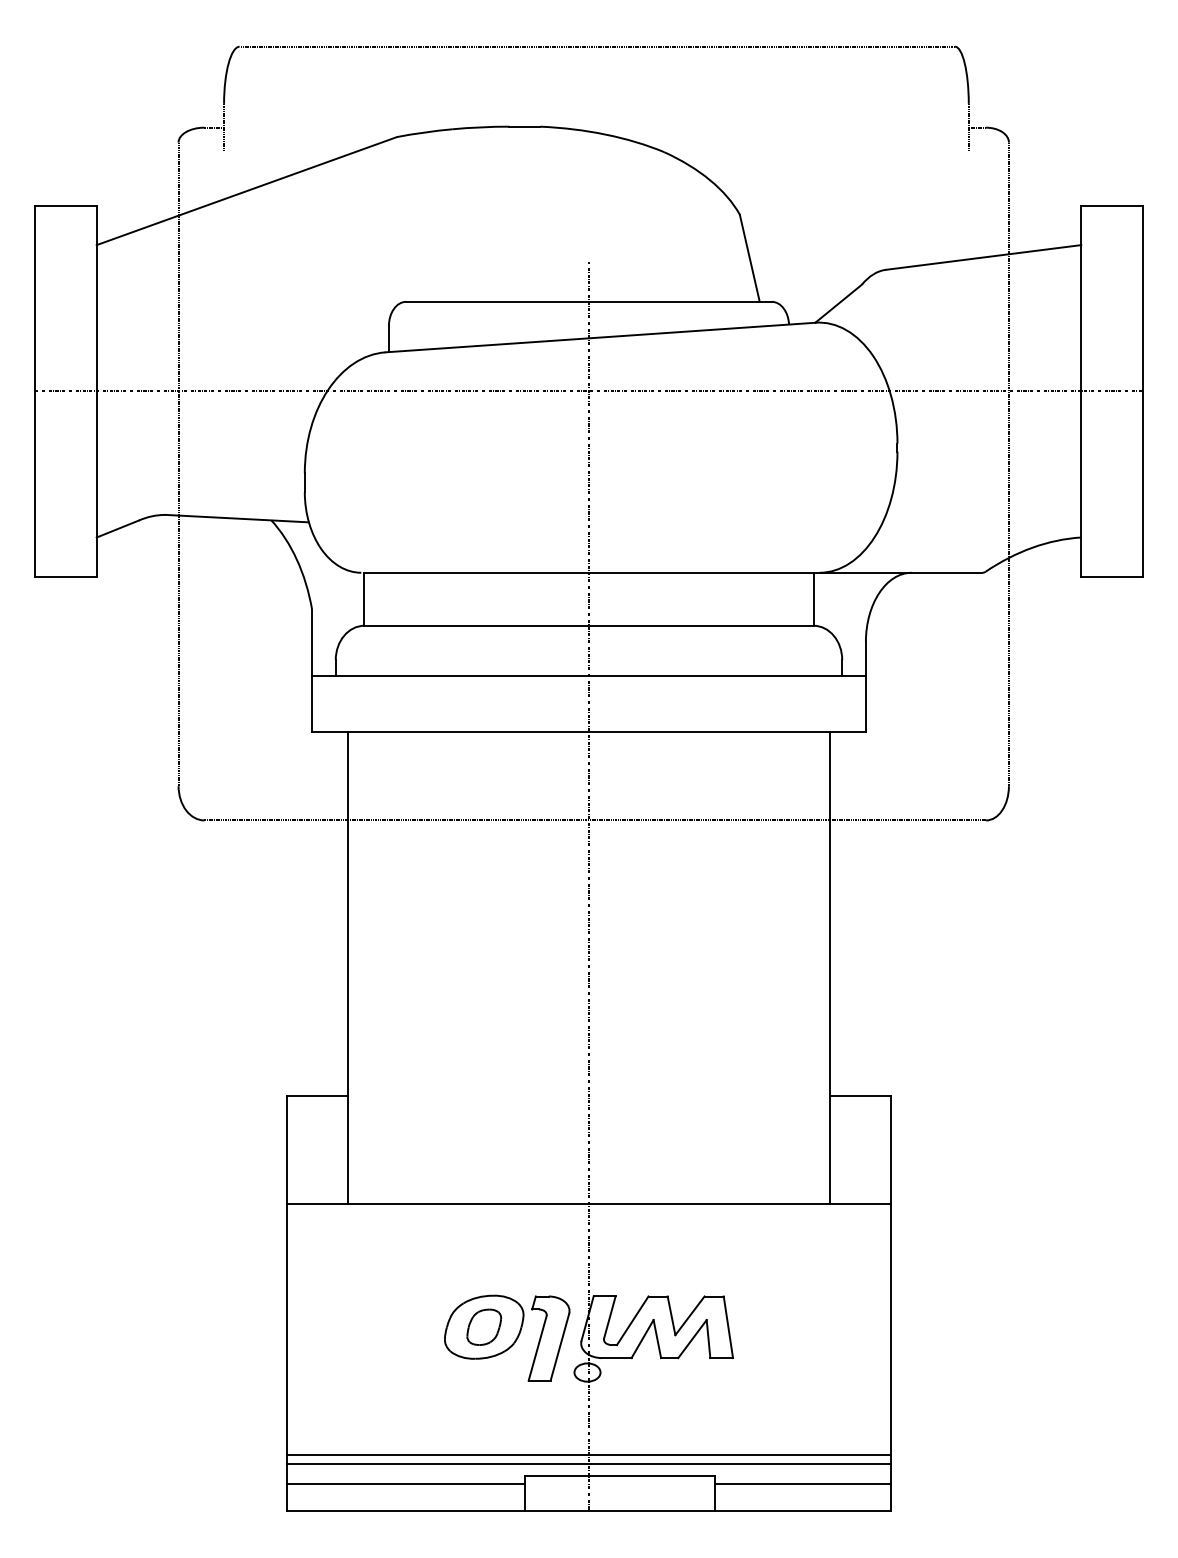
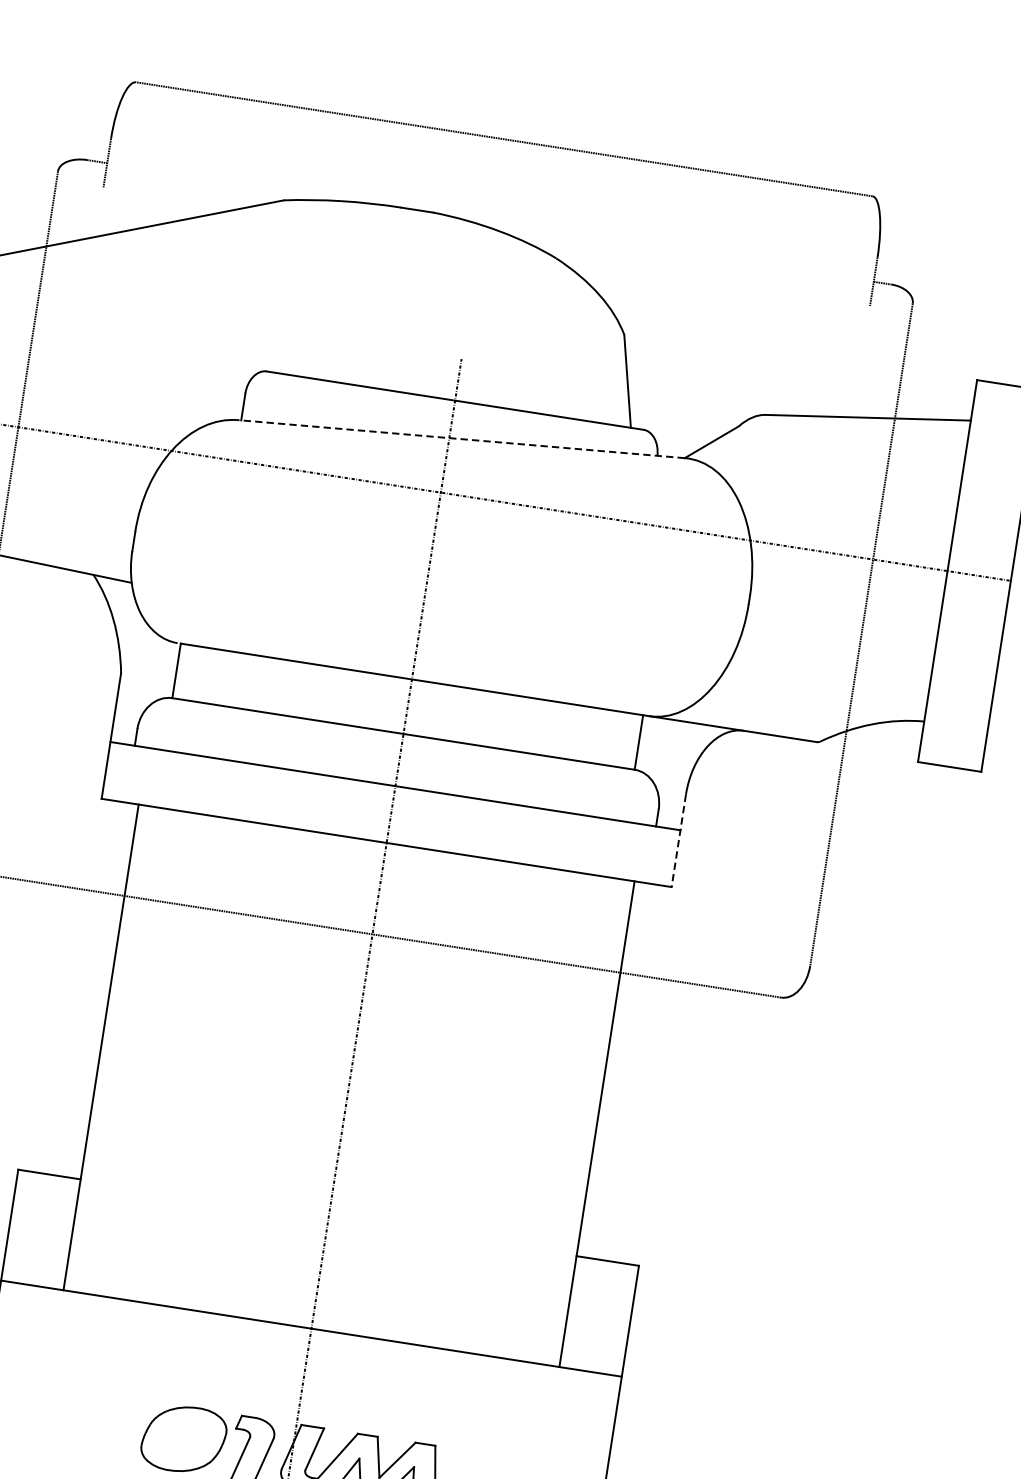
line: (600, 337) -> (461, 439), solid -> dashed
line: (865, 686) -> (678, 840), solid -> dashed
part: (484, 1326) -> (184, 1438), removed

